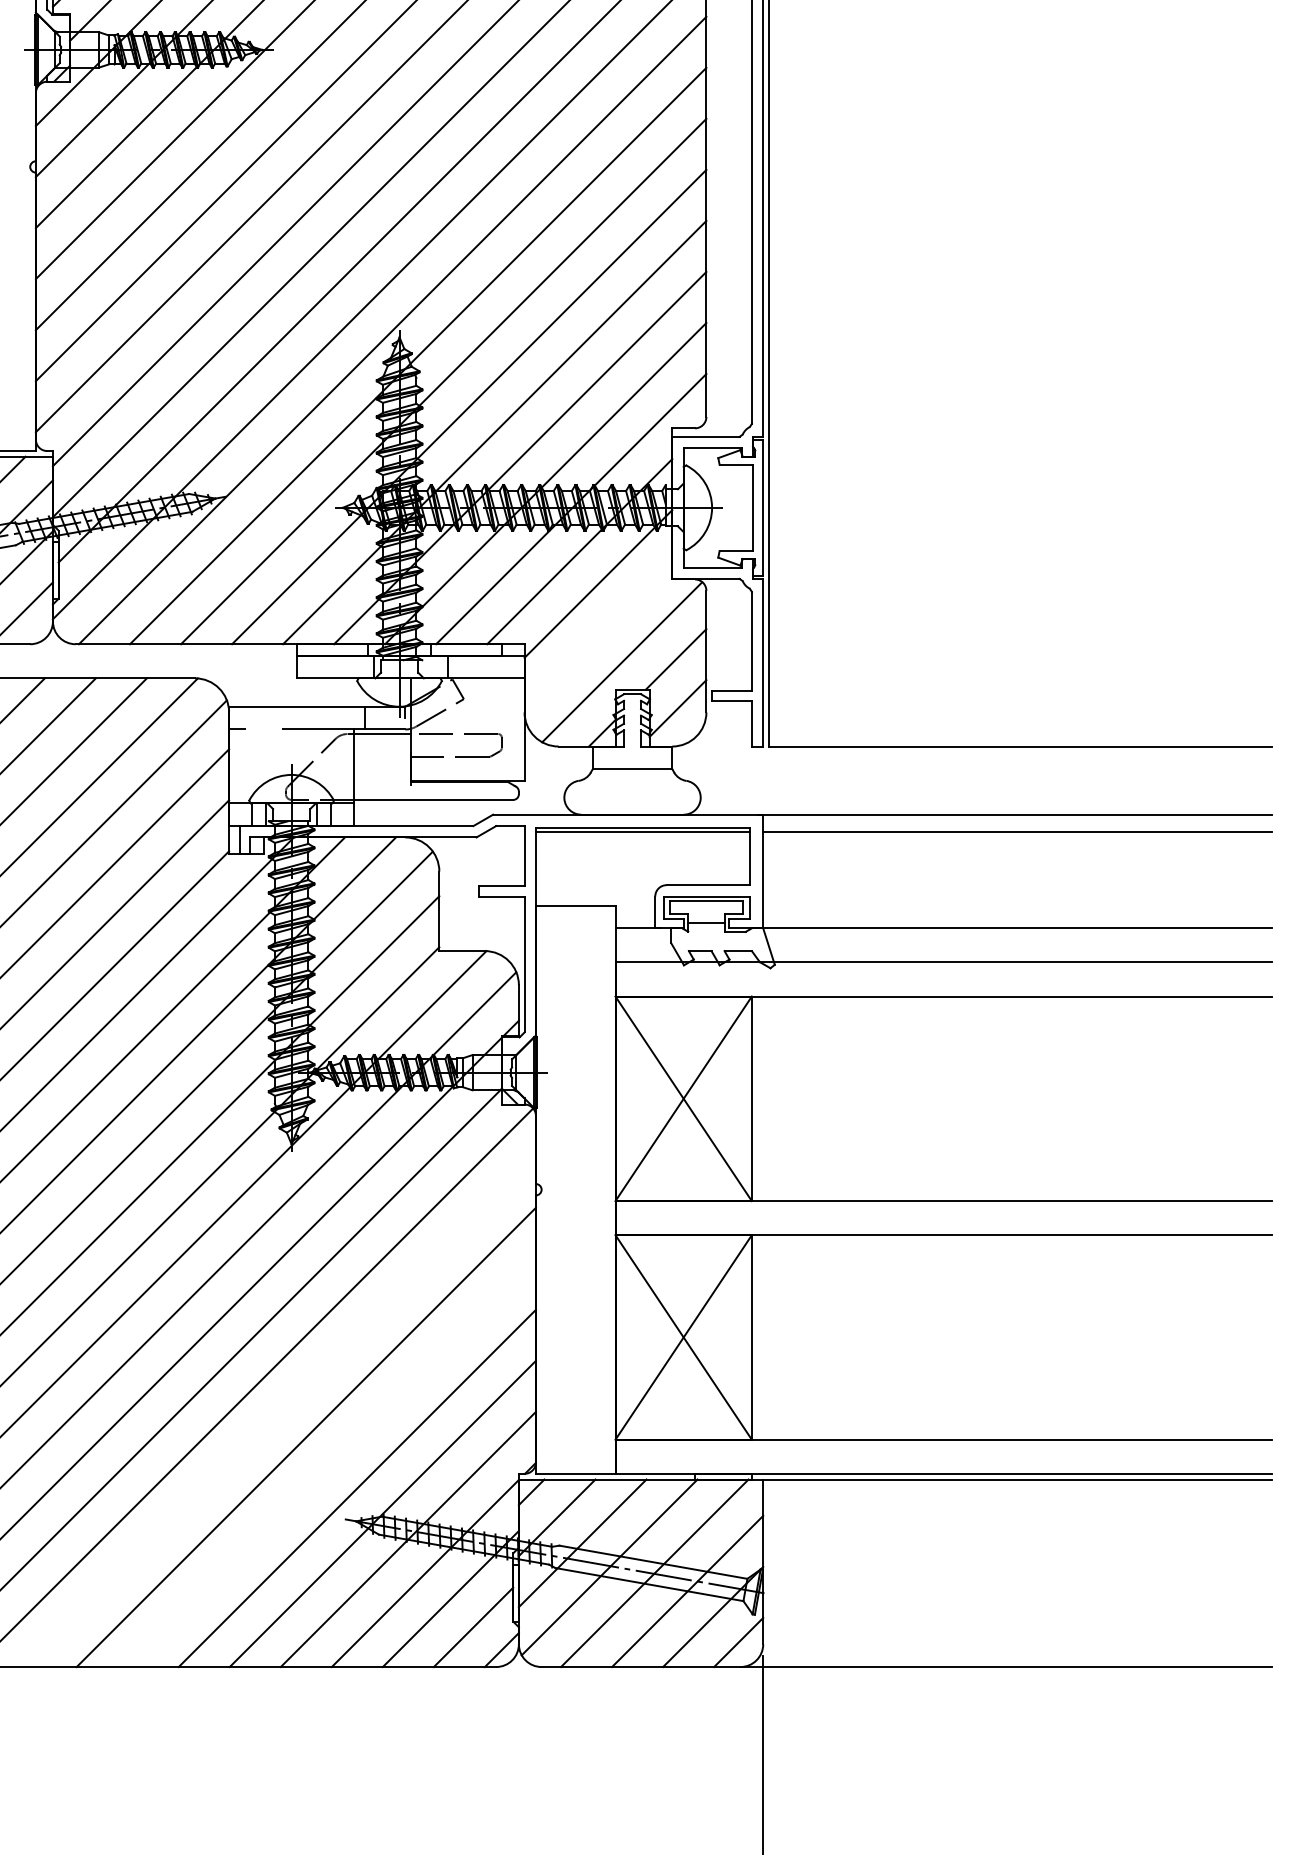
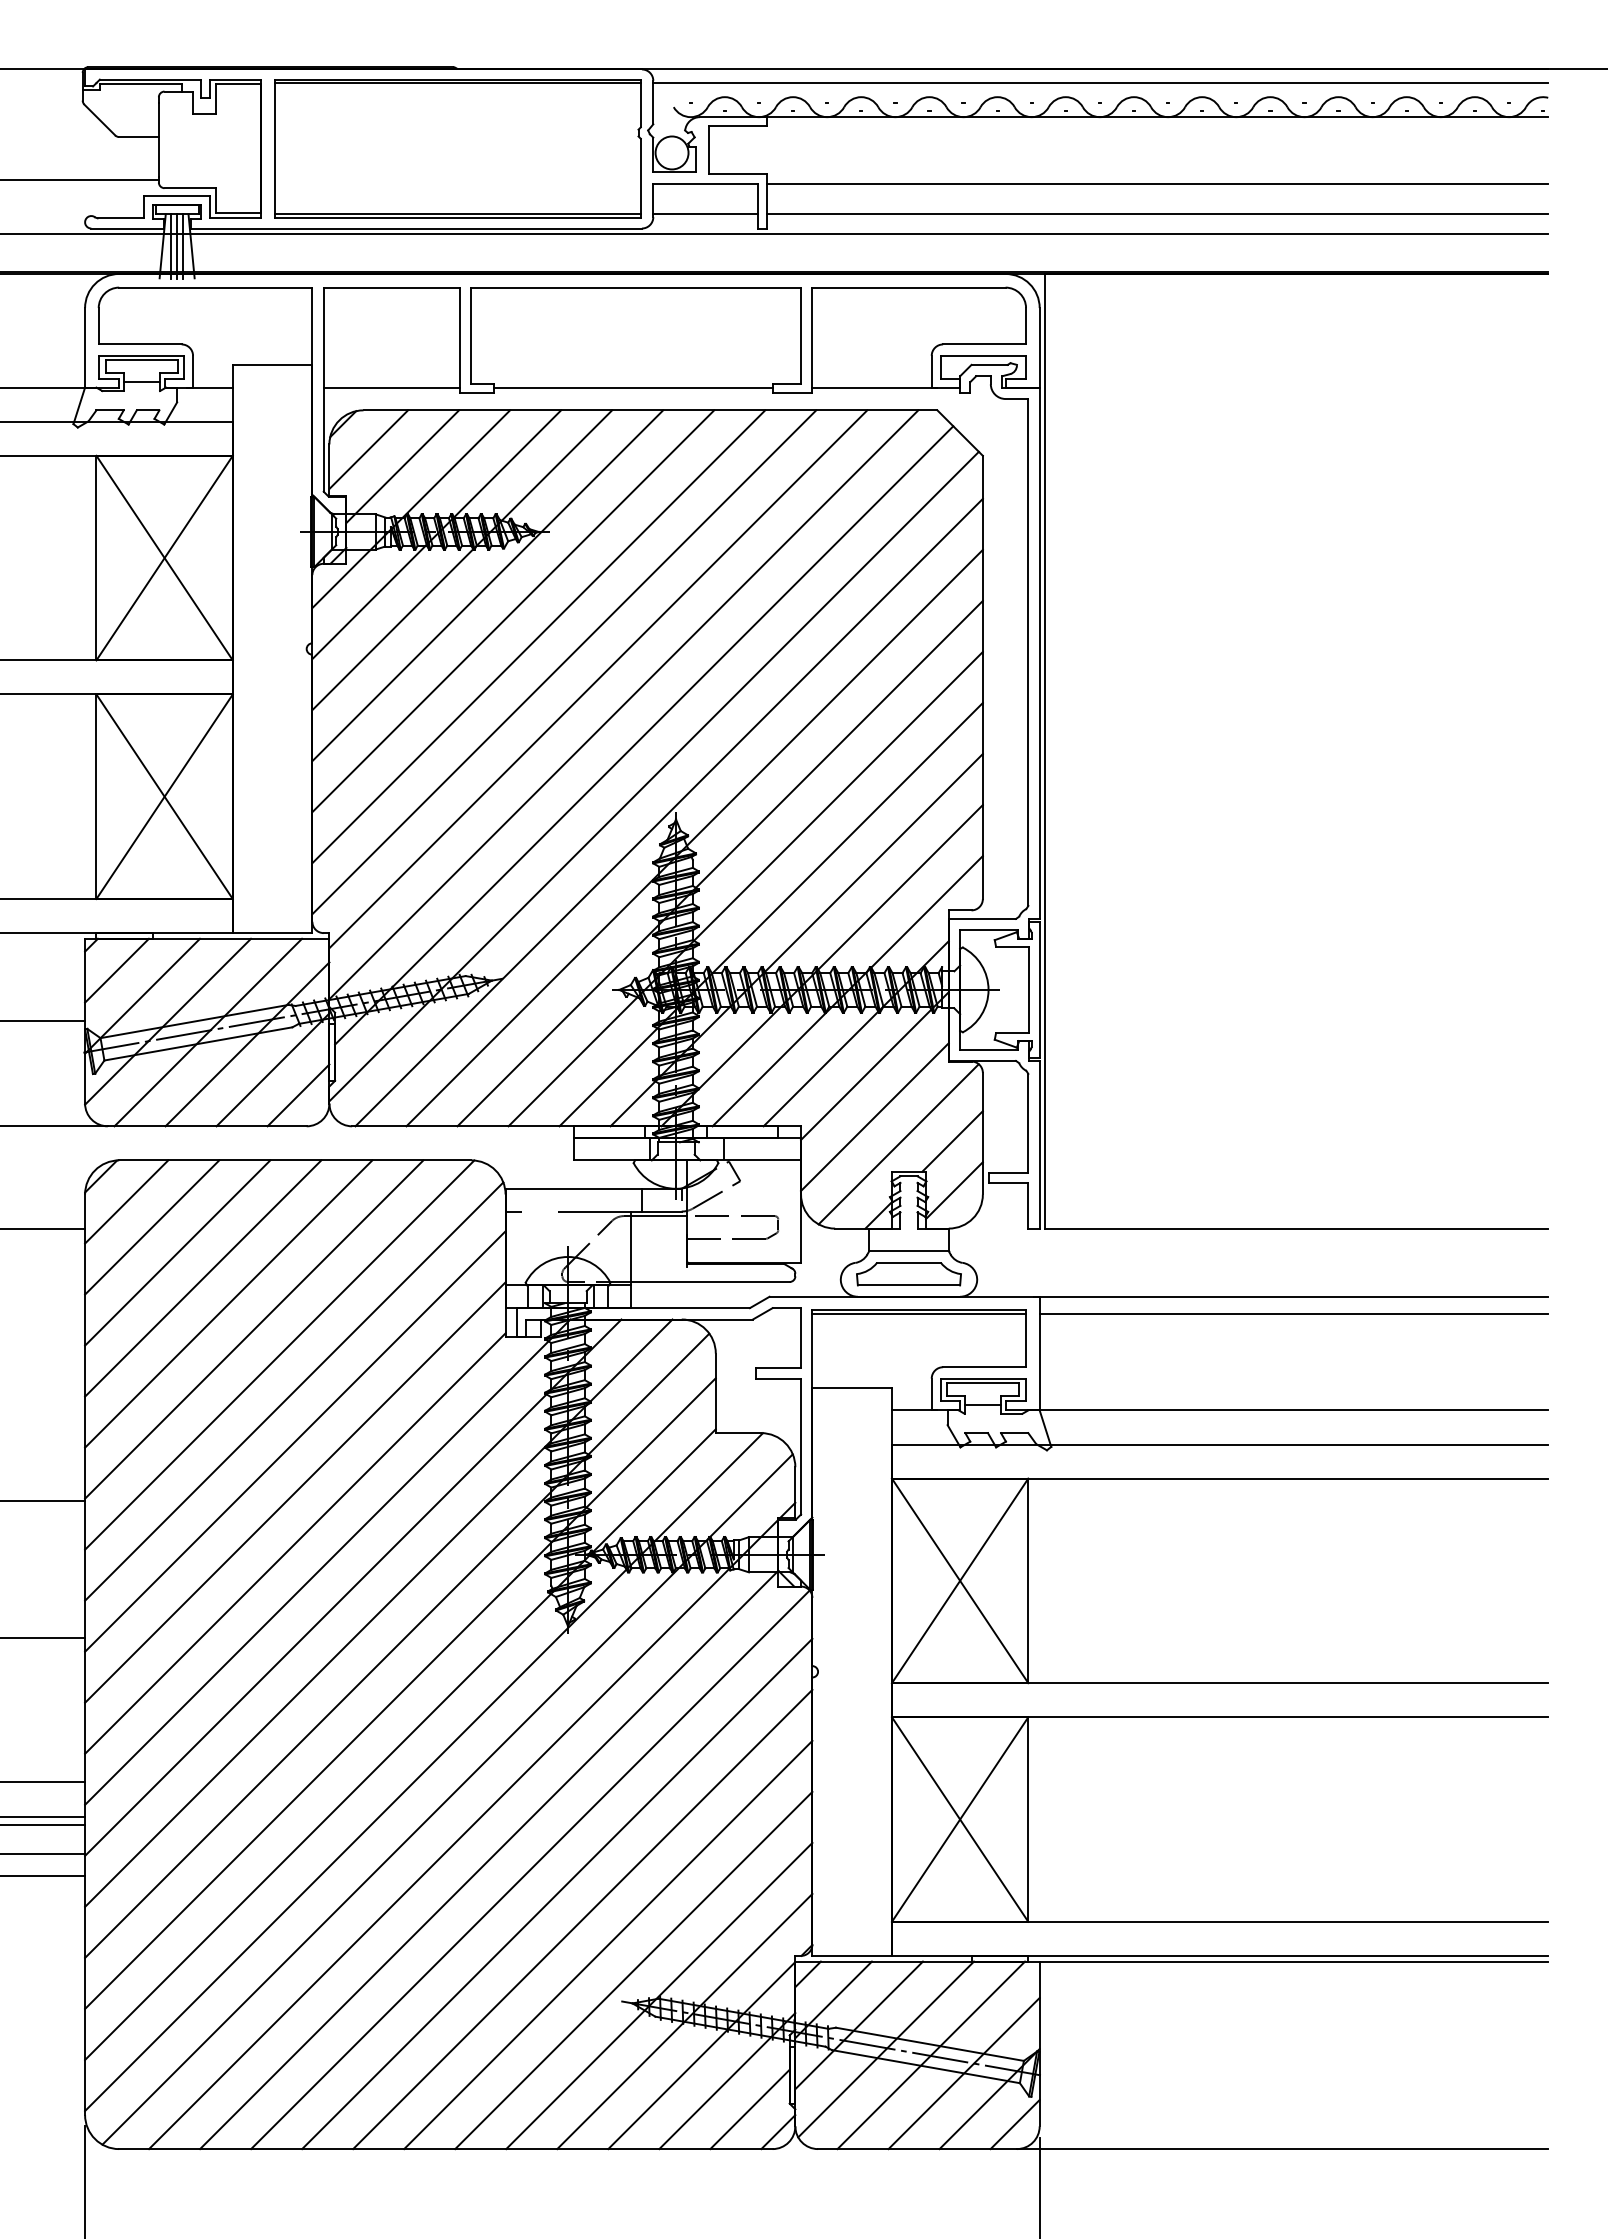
line: (598, 634) -> (874, 1116), added
part: (632, 792) -> (908, 1274), added
line: (281, 1411) -> (557, 1893), added
line: (332, 1462) -> (608, 1944), added

